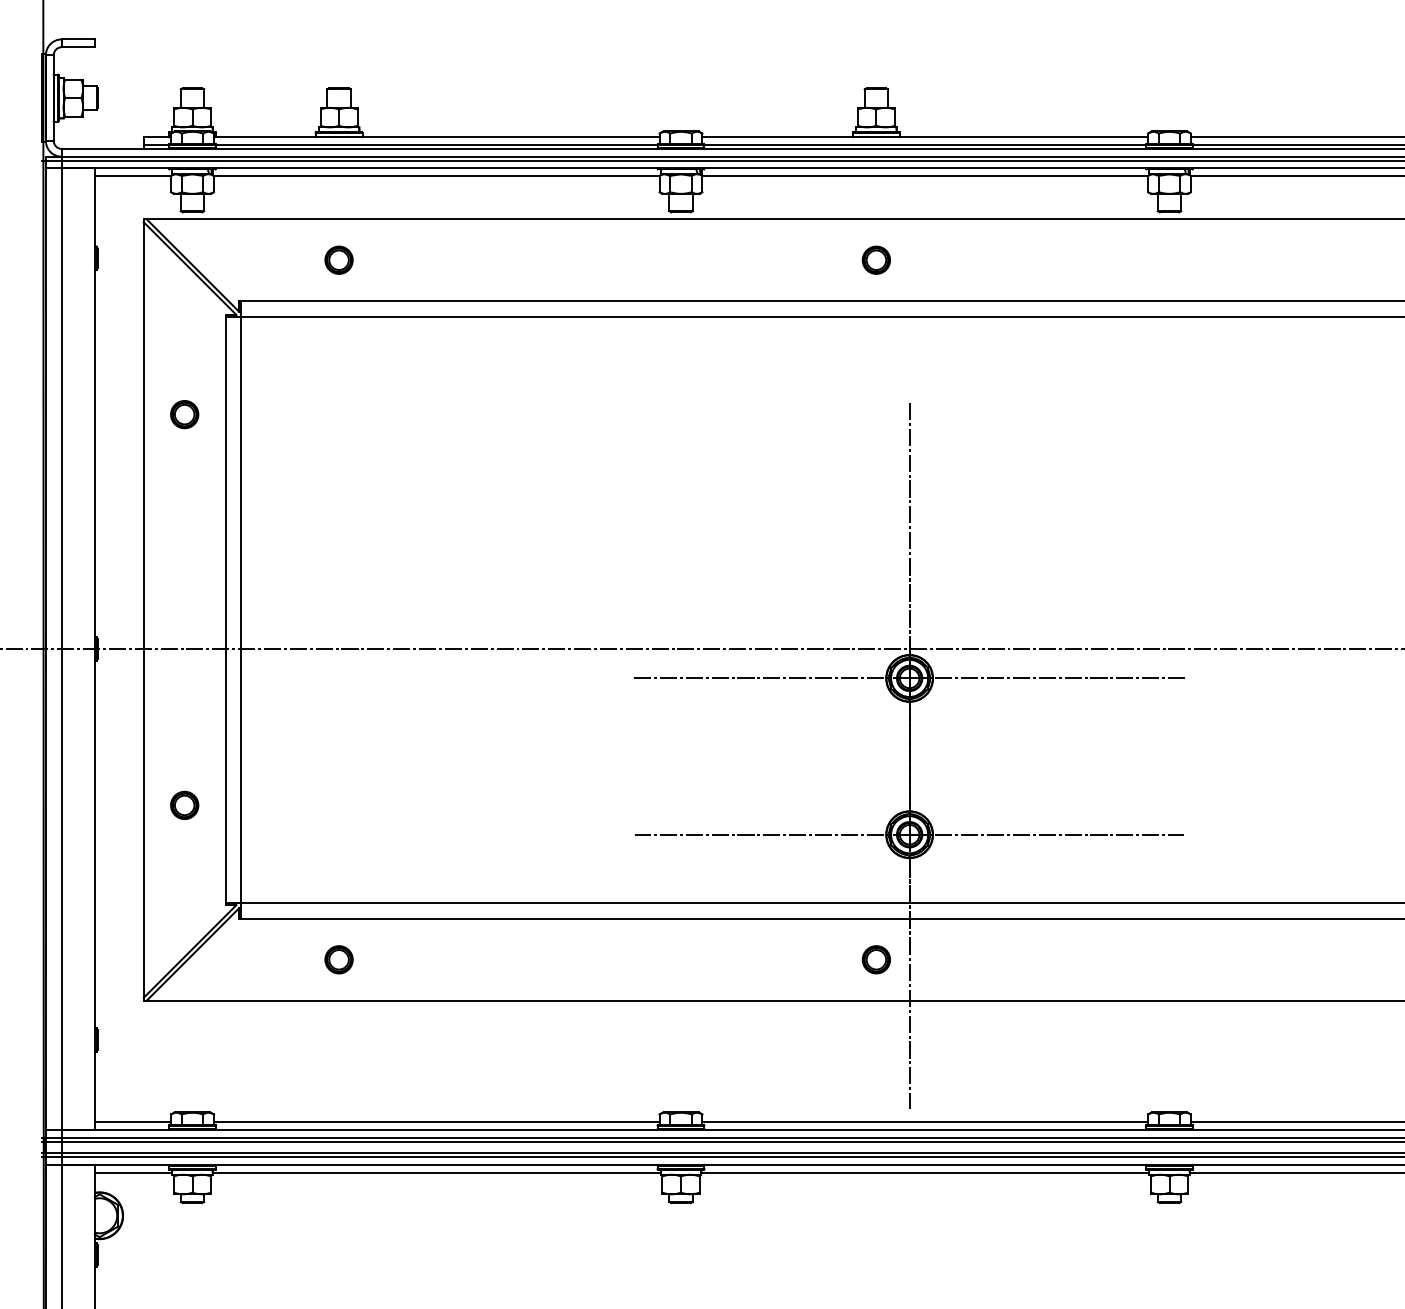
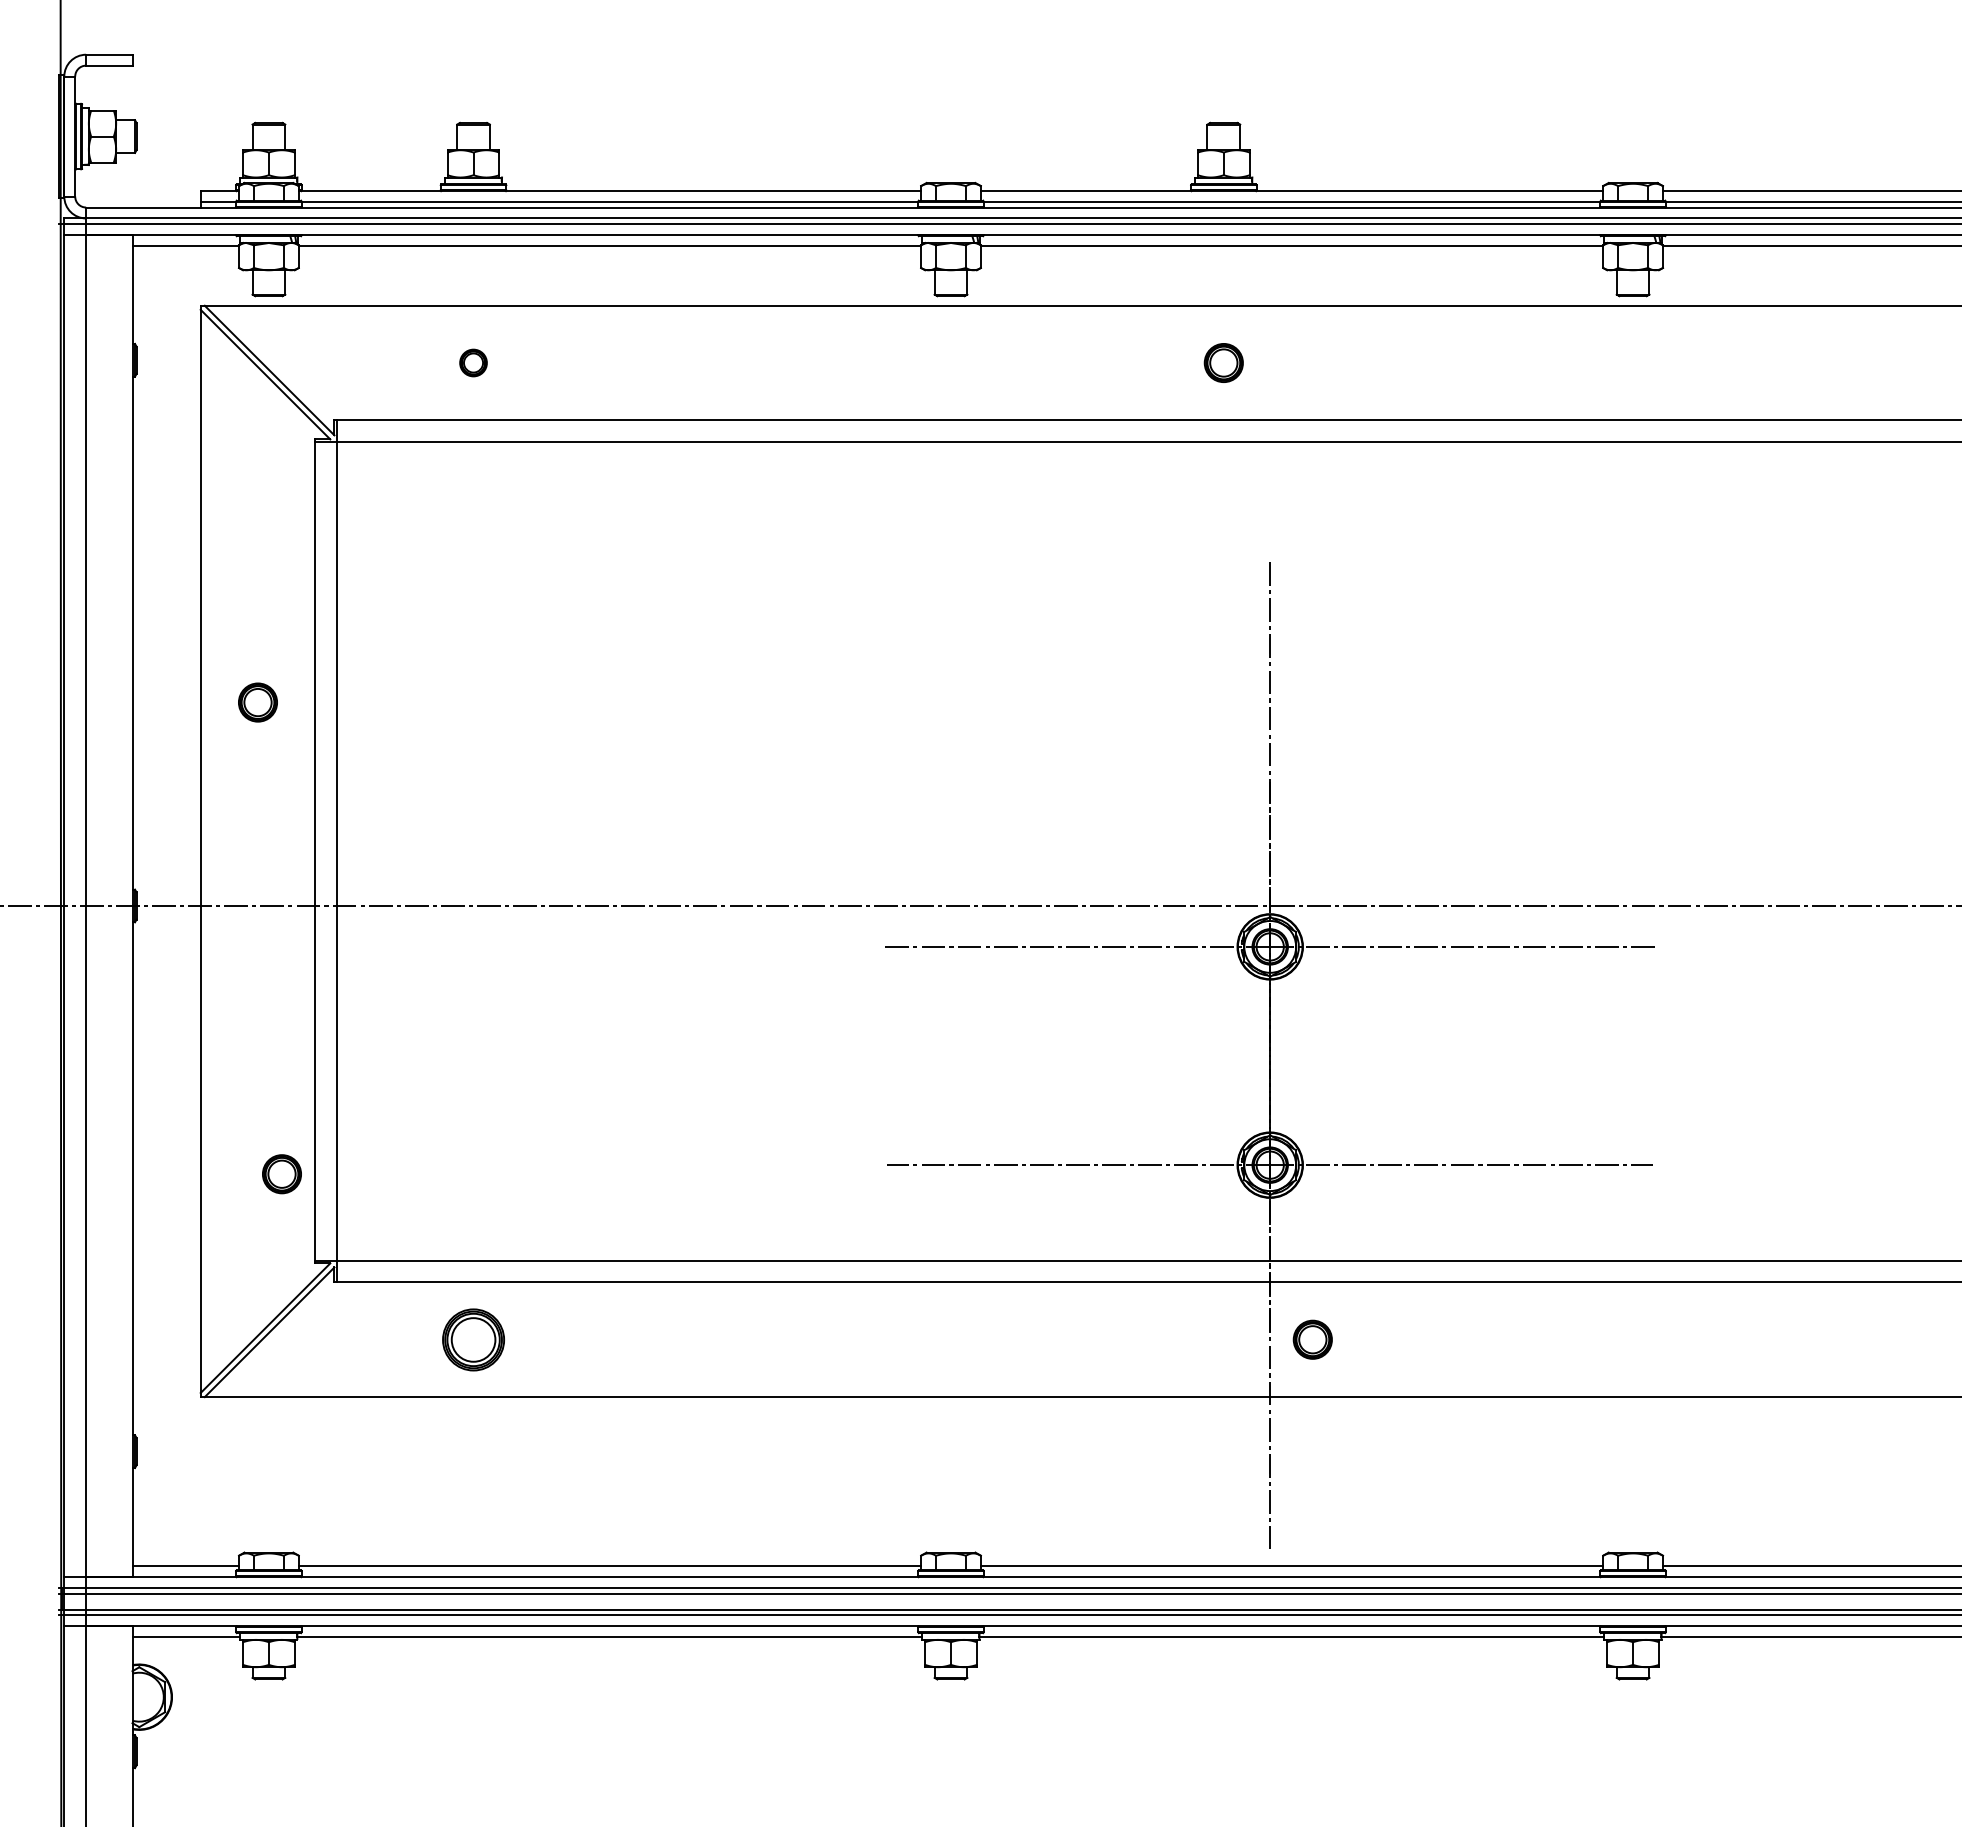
part: (339, 259) -> (473, 362), size x0.7
part: (184, 414) -> (257, 702), moved
part: (184, 805) -> (281, 1174), moved
part: (339, 959) -> (473, 1339), size x1.6
part: (876, 959) -> (1312, 1339), moved

